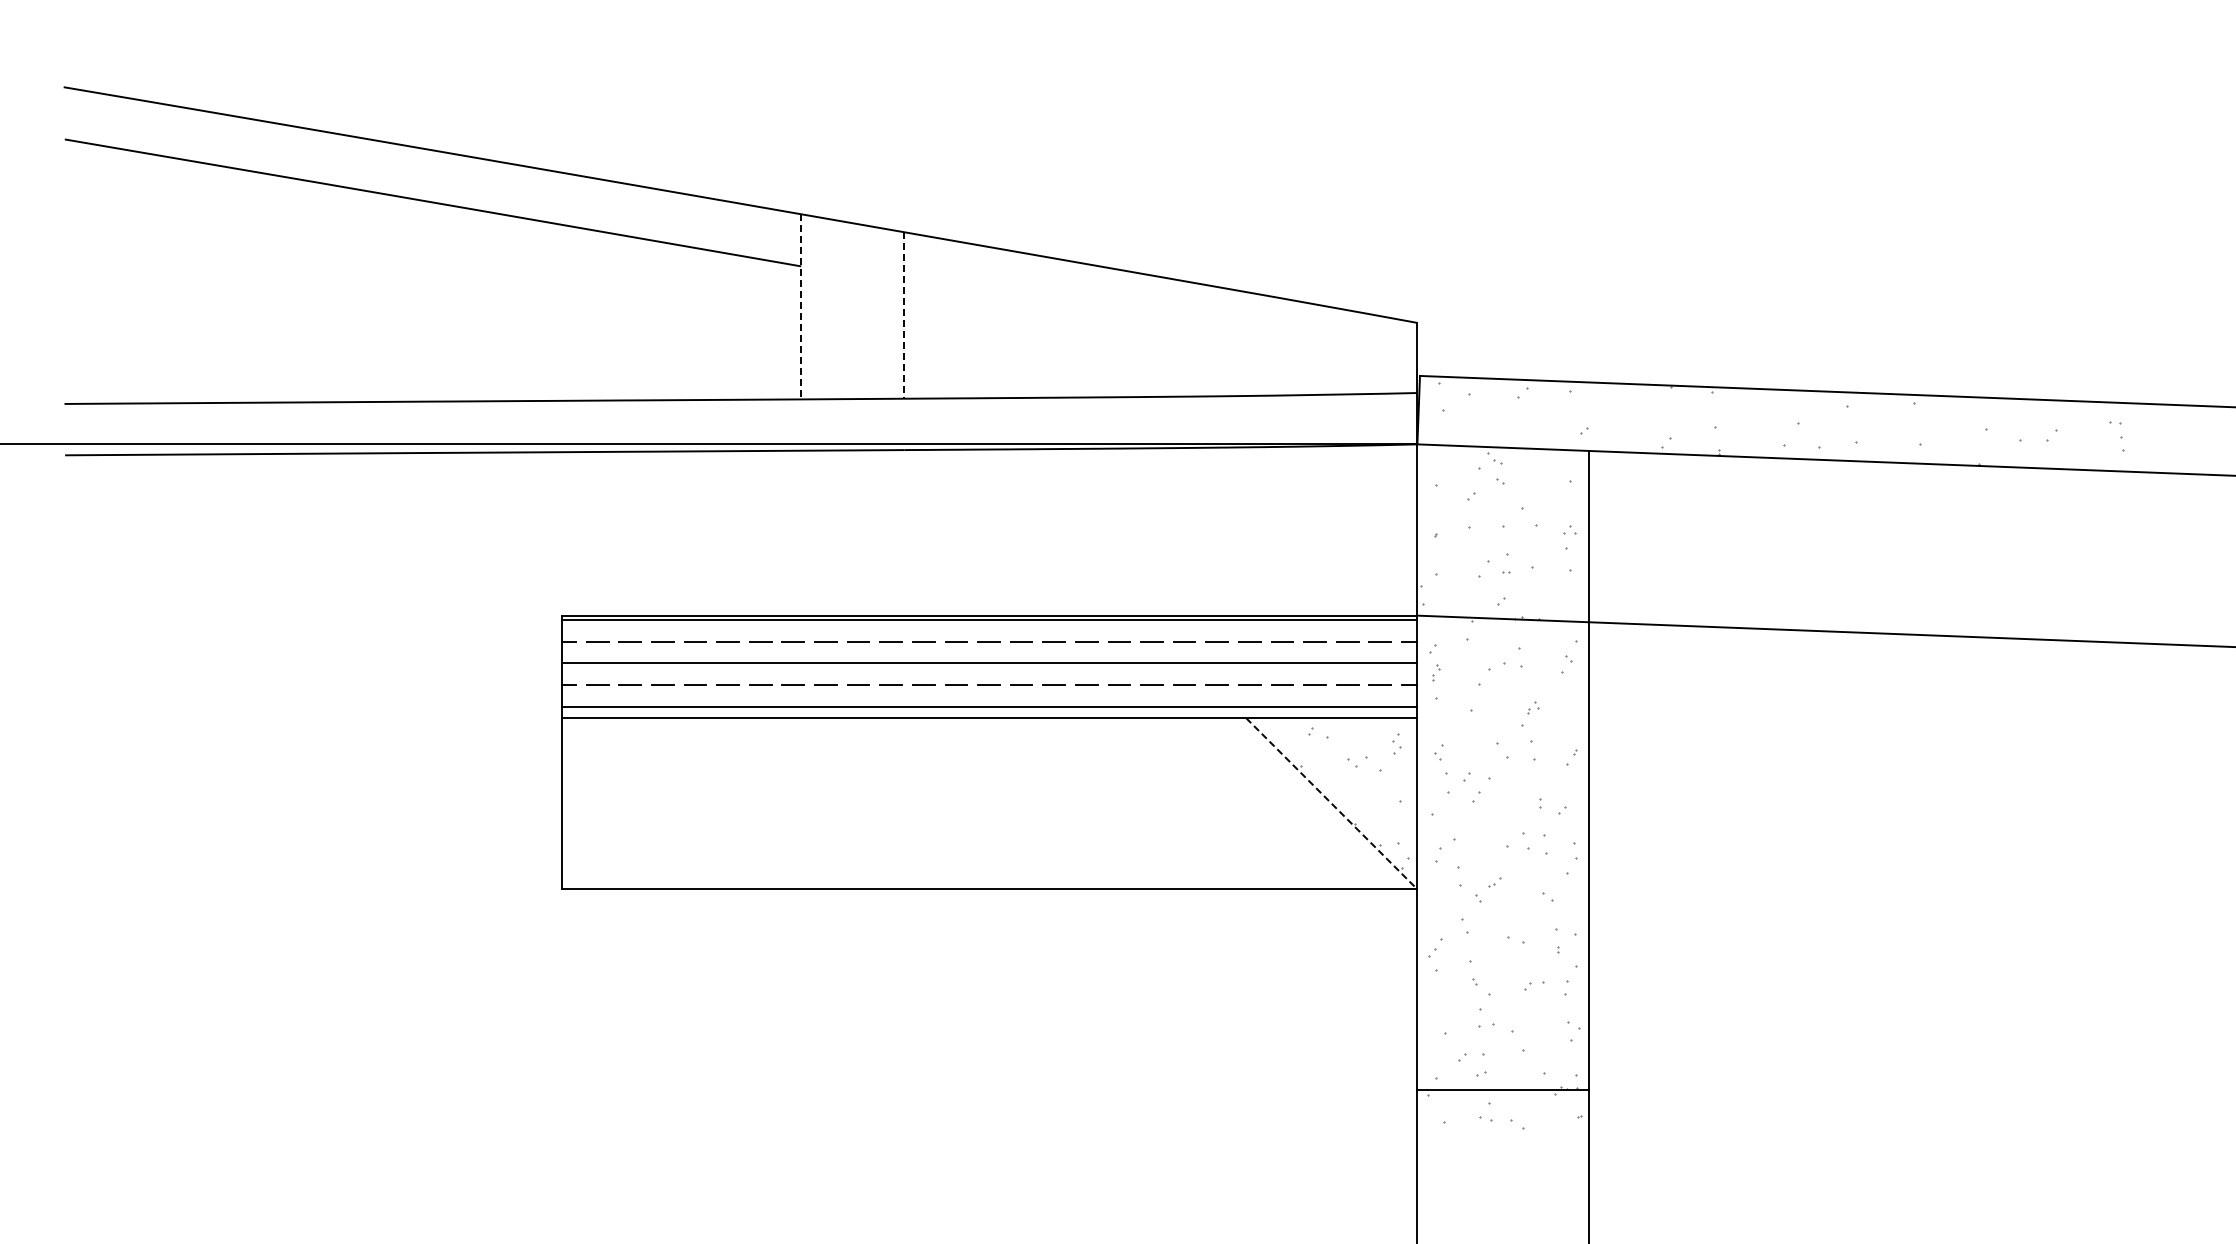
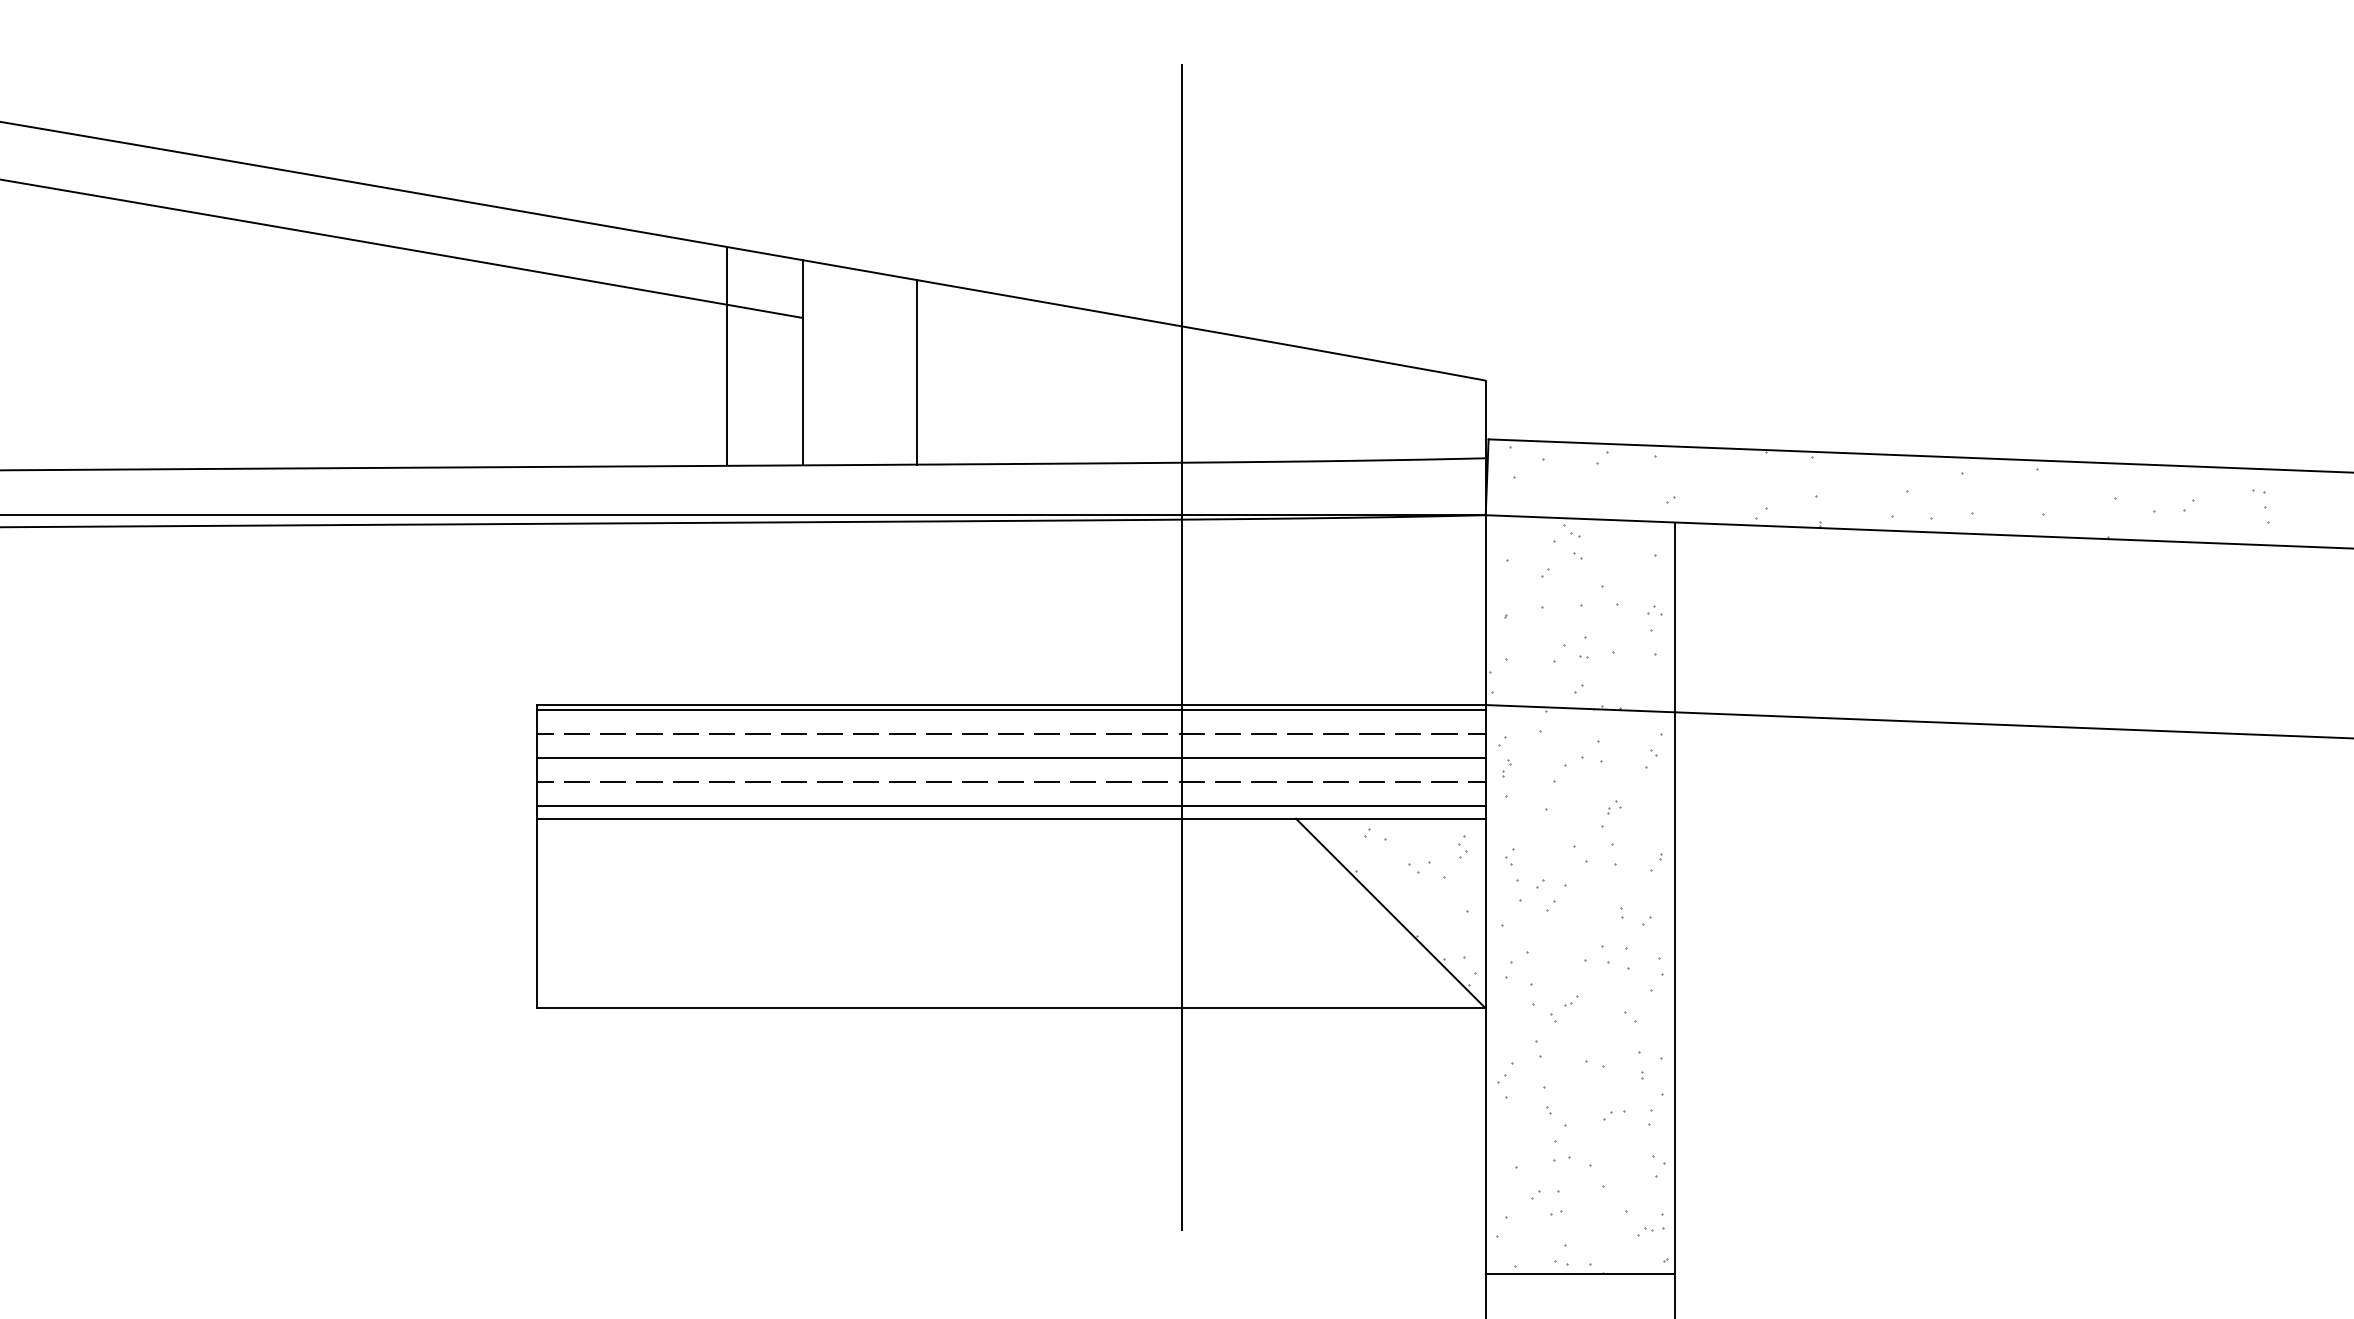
line: (732, 300) -> (726, 355), added
line: (801, 306) -> (803, 362), dashed -> solid
line: (903, 315) -> (916, 372), dashed -> solid
line: (1143, 563) -> (1182, 647), added
line: (1332, 804) -> (1391, 914), dashed -> solid
line: (1502, 1089) -> (1580, 1273), moved

